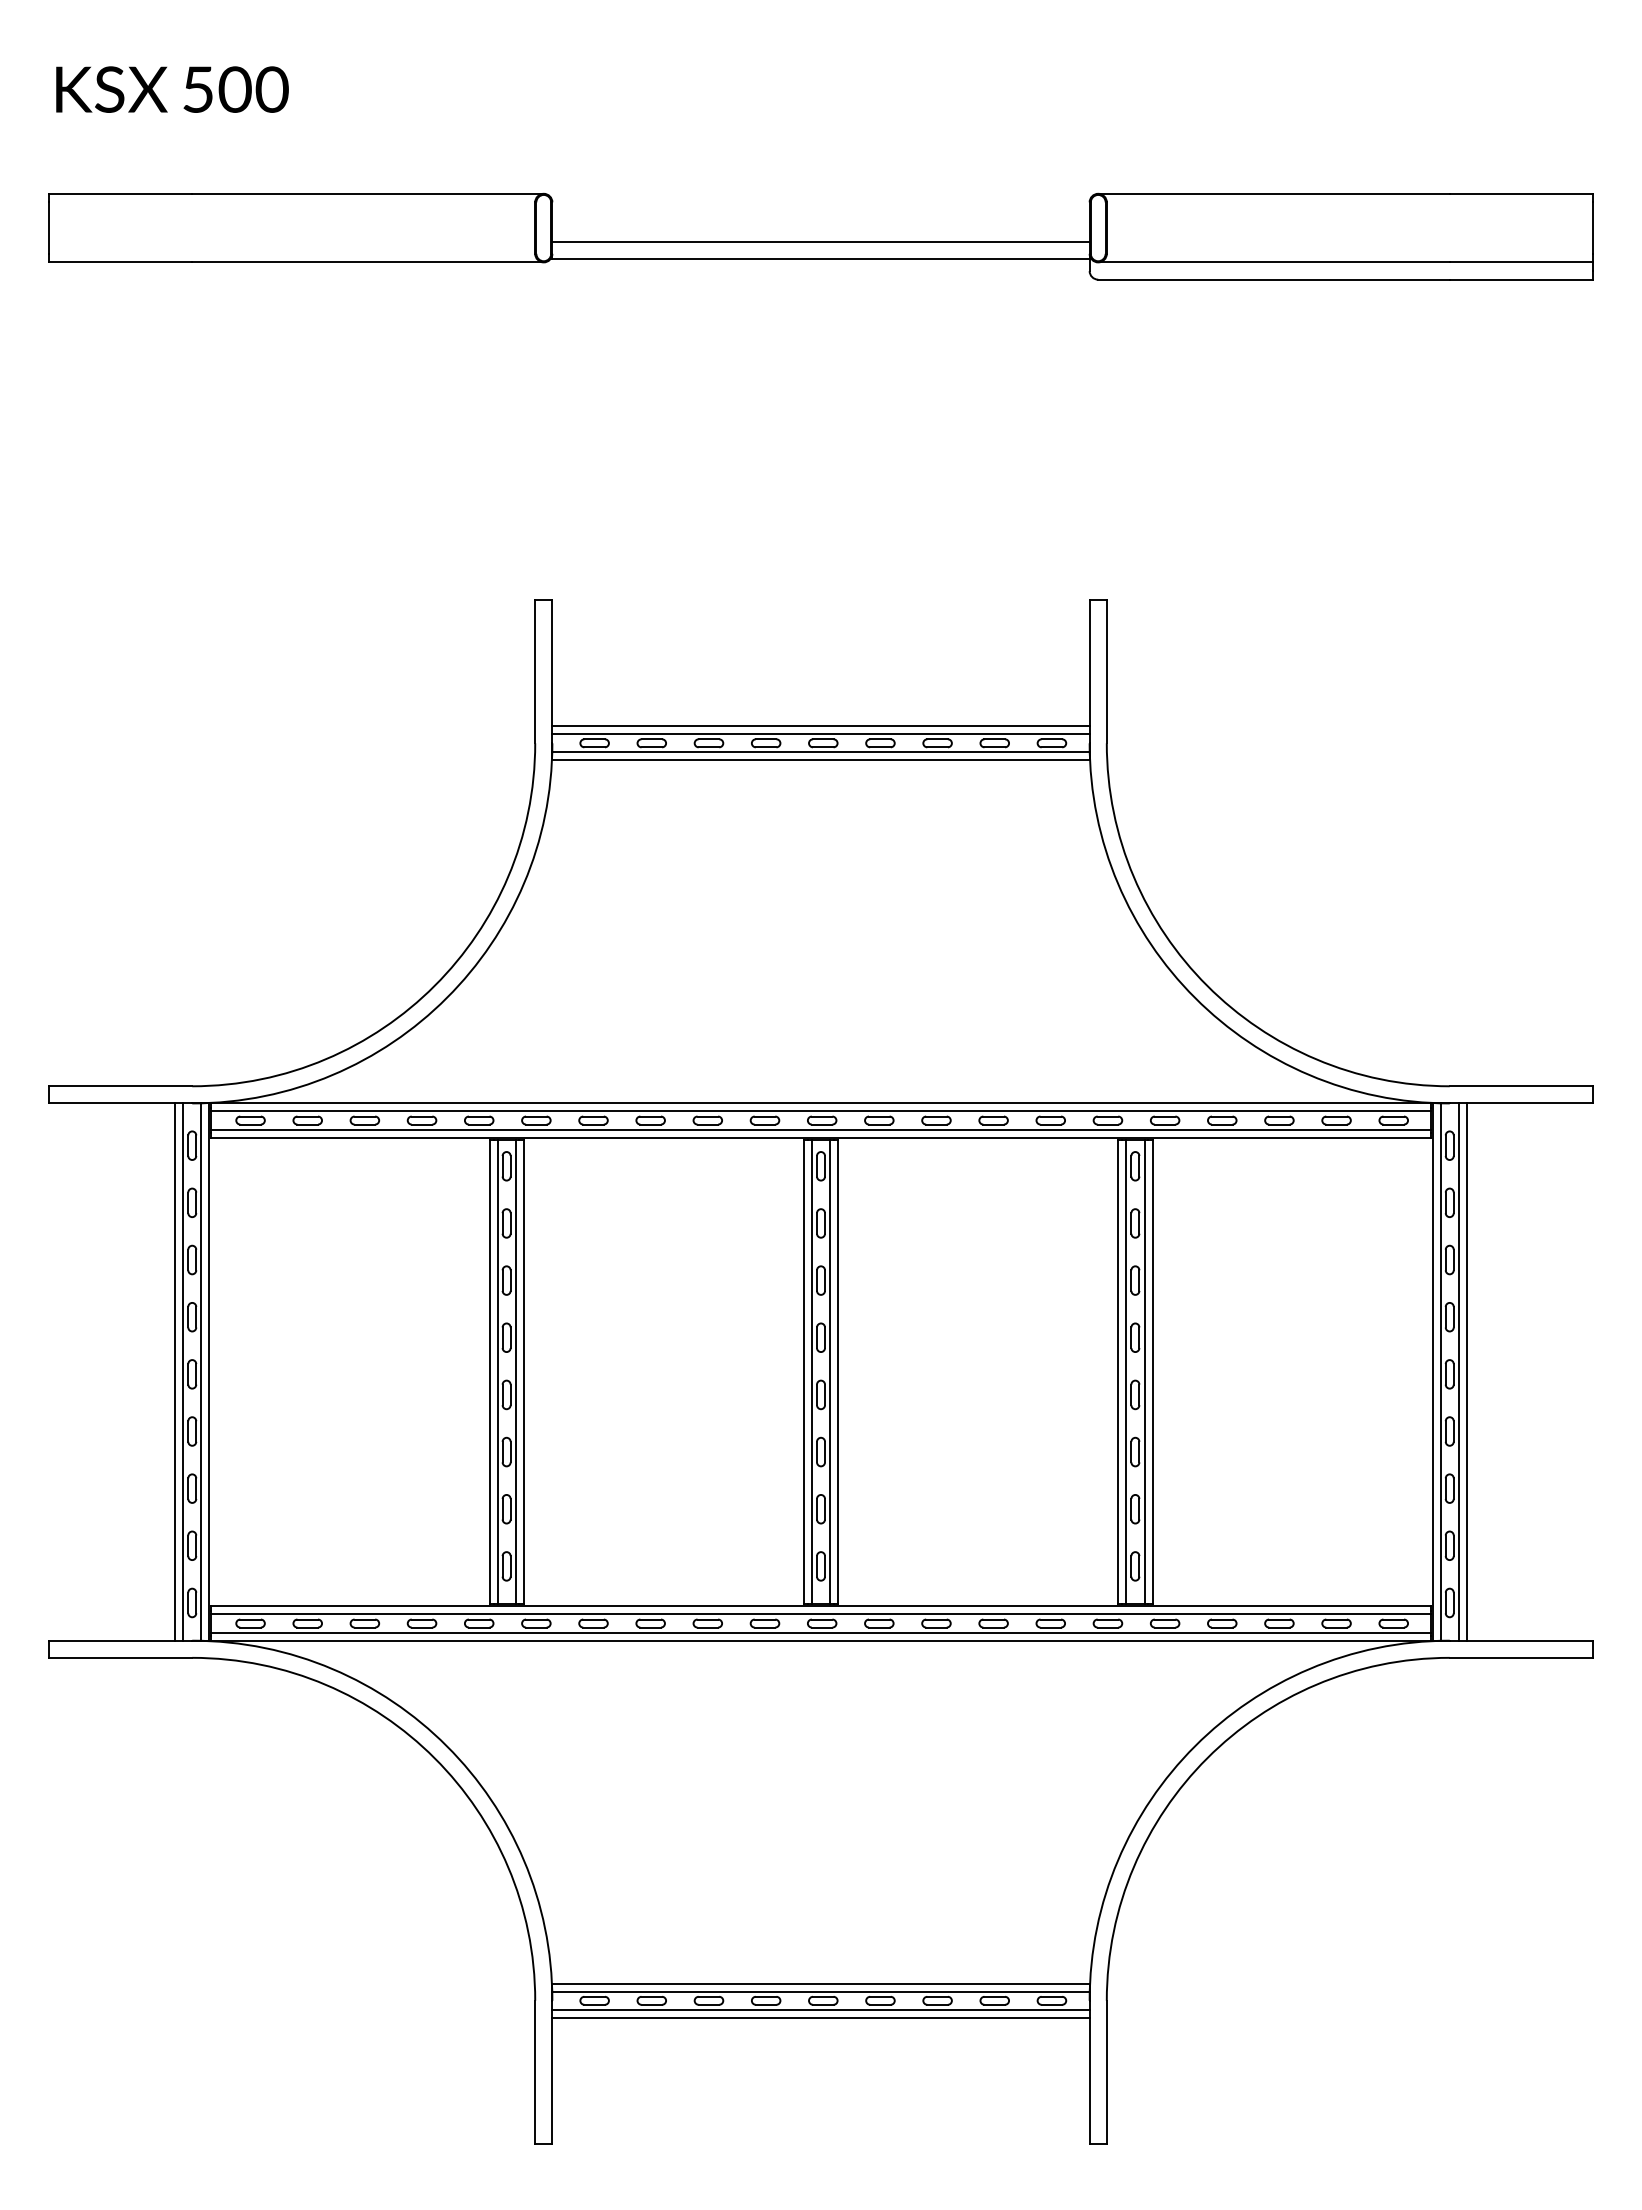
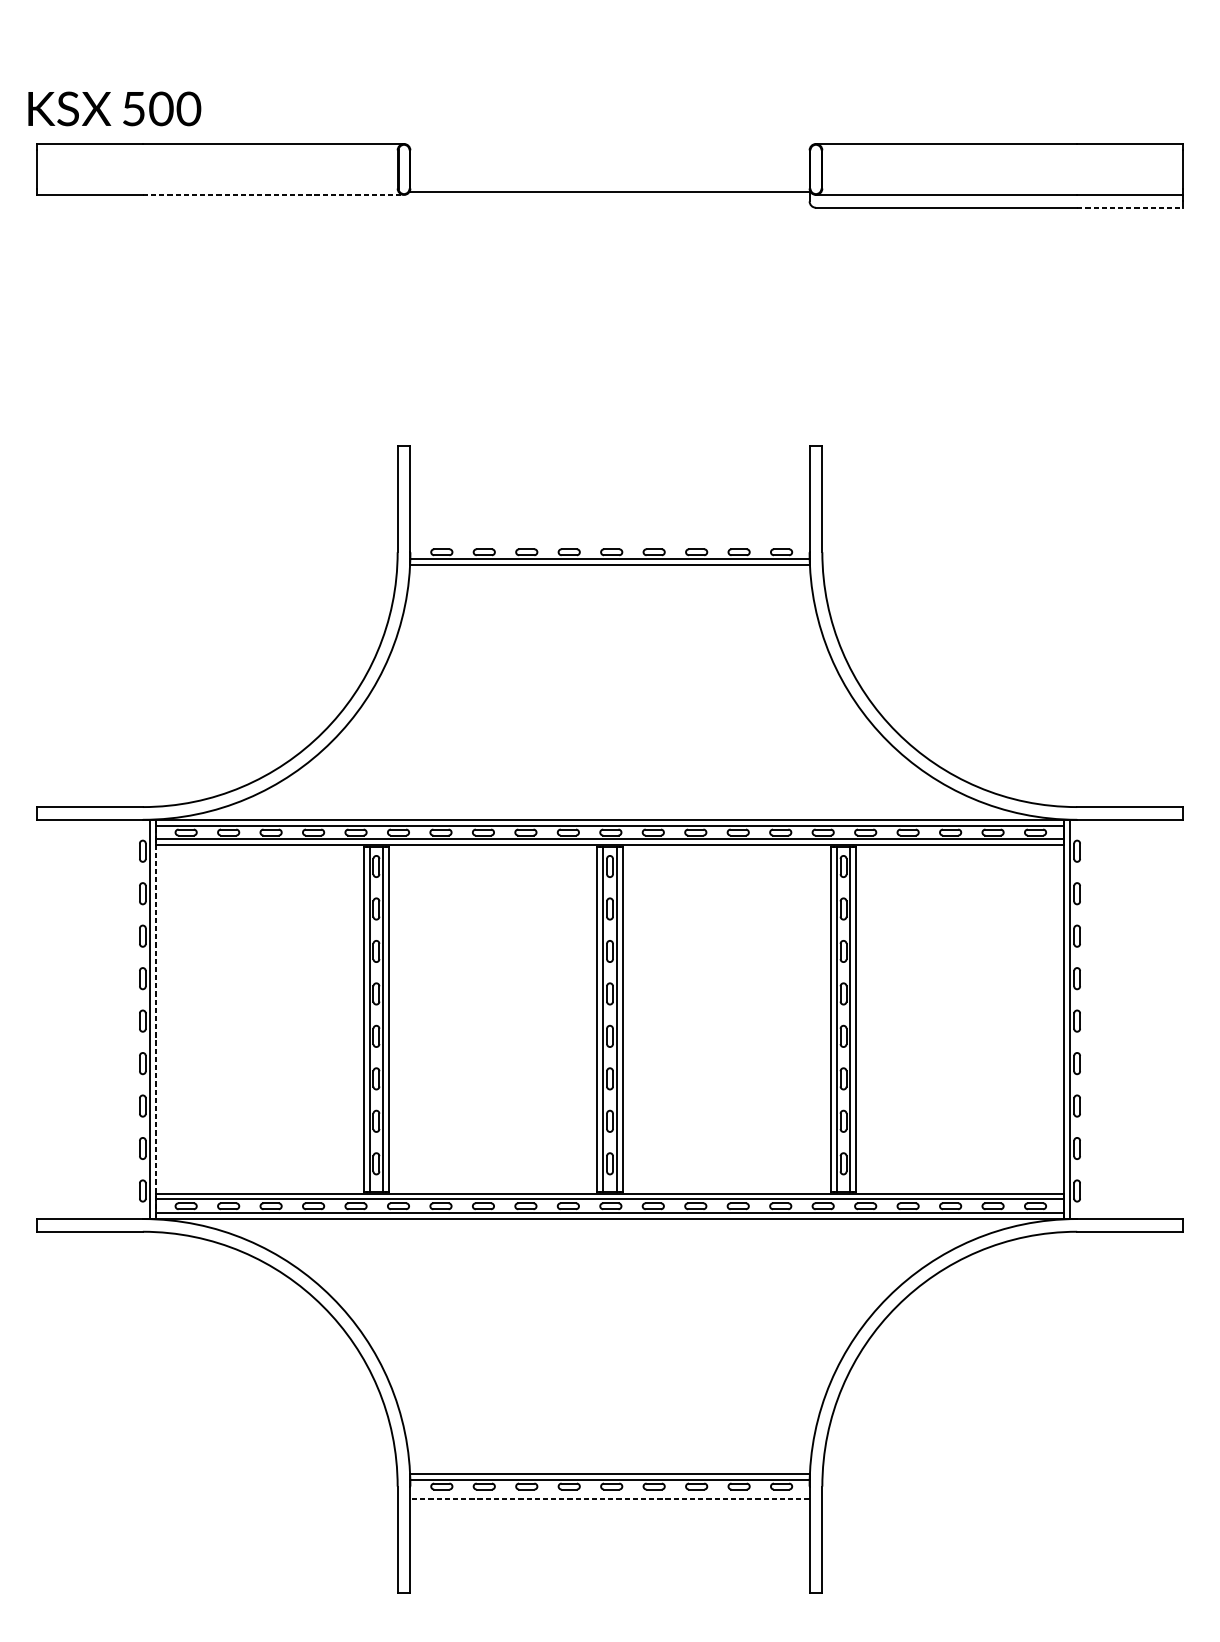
text: (172, 89) -> (114, 108), moved
line: (820, 241) -> (609, 179), removed
line: (368, 262) -> (273, 195), solid -> dashed
line: (1521, 279) -> (1130, 207), solid -> dashed
line: (820, 726) -> (609, 539), removed
line: (820, 734) -> (609, 545), removed
line: (175, 1371) -> (130, 1019), removed
line: (183, 1371) -> (136, 1019), removed
line: (1458, 1371) -> (1083, 1019), removed
line: (1466, 1371) -> (1089, 1019), removed
line: (209, 1372) -> (155, 1019), solid -> dashed
line: (820, 2009) -> (609, 1493), removed
line: (821, 2017) -> (610, 1498), solid -> dashed

